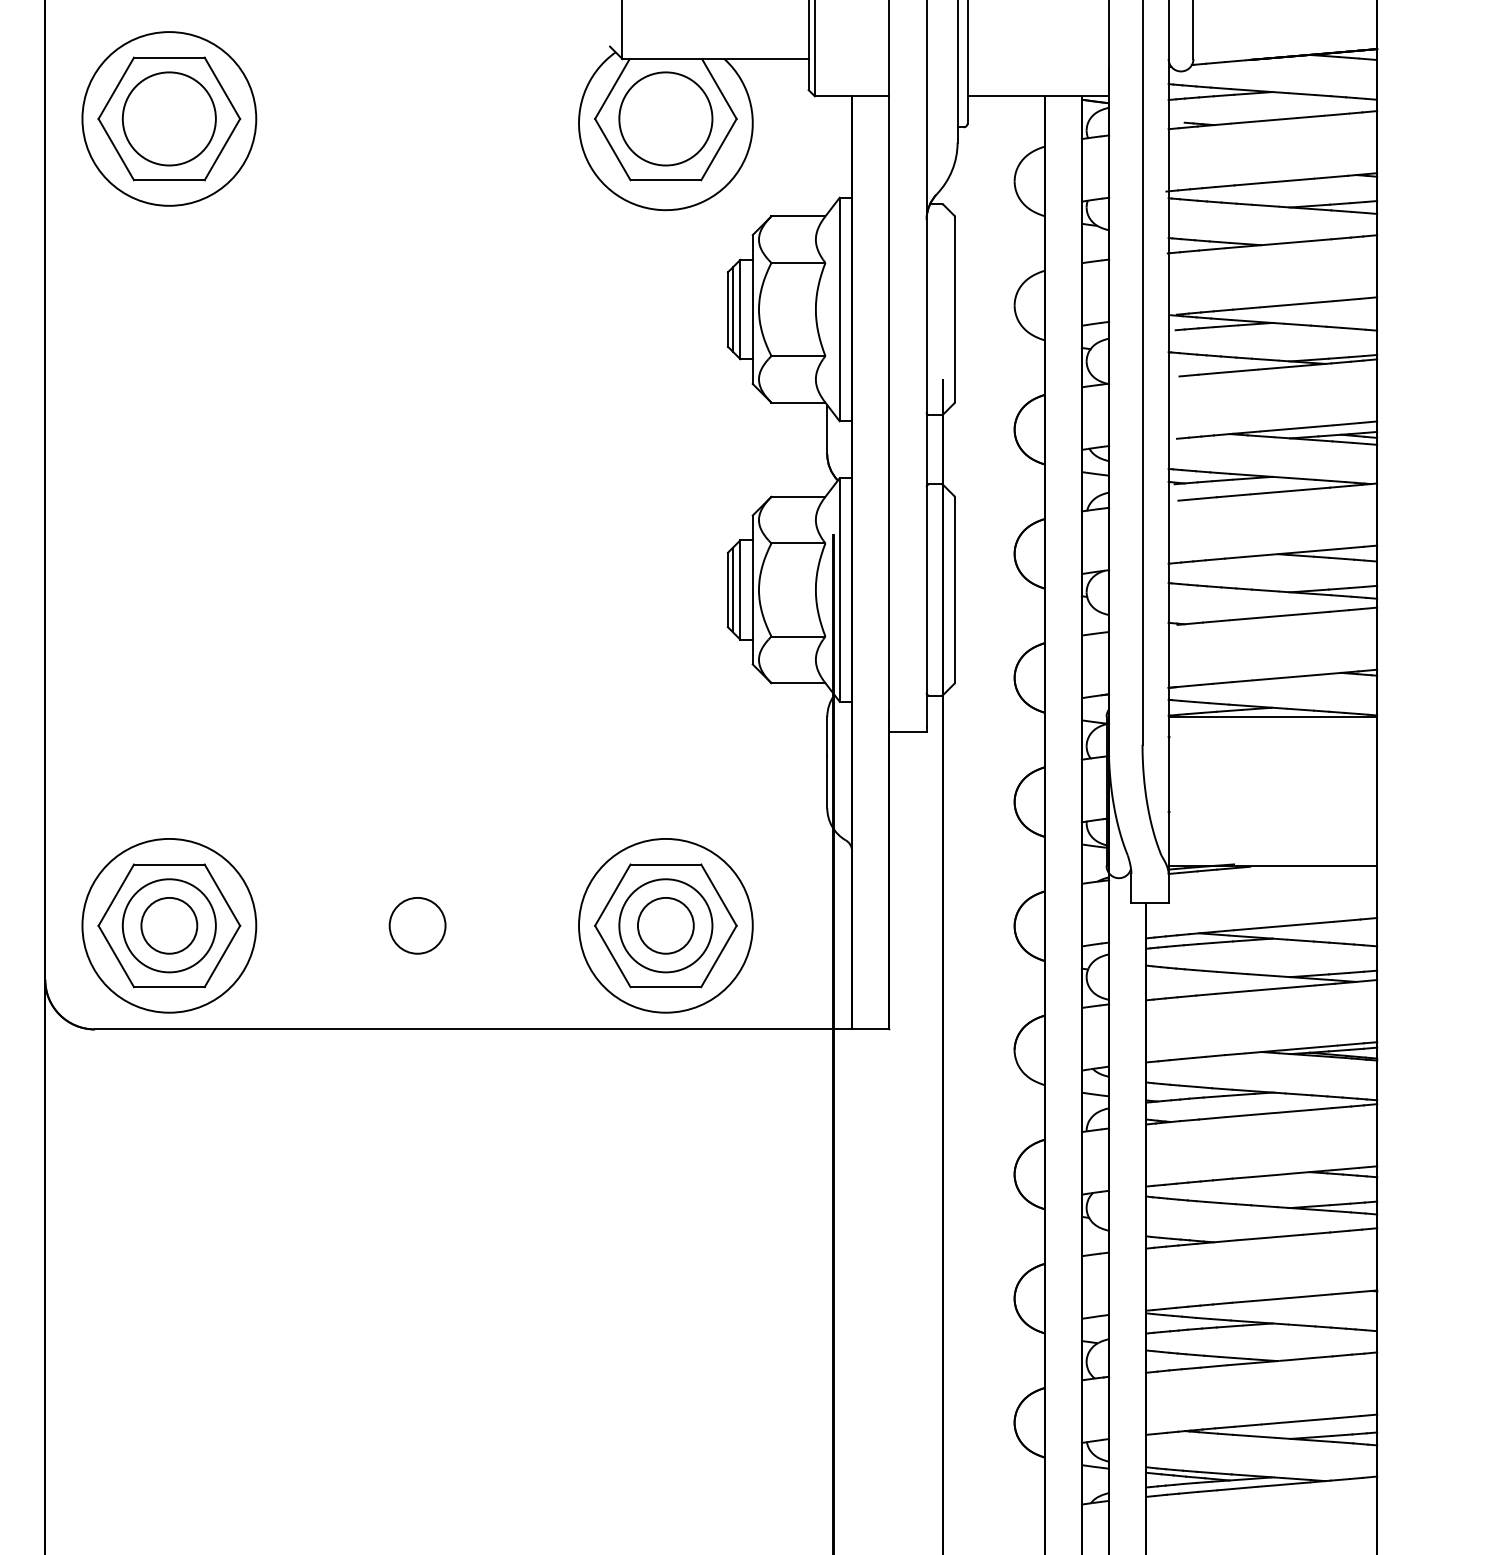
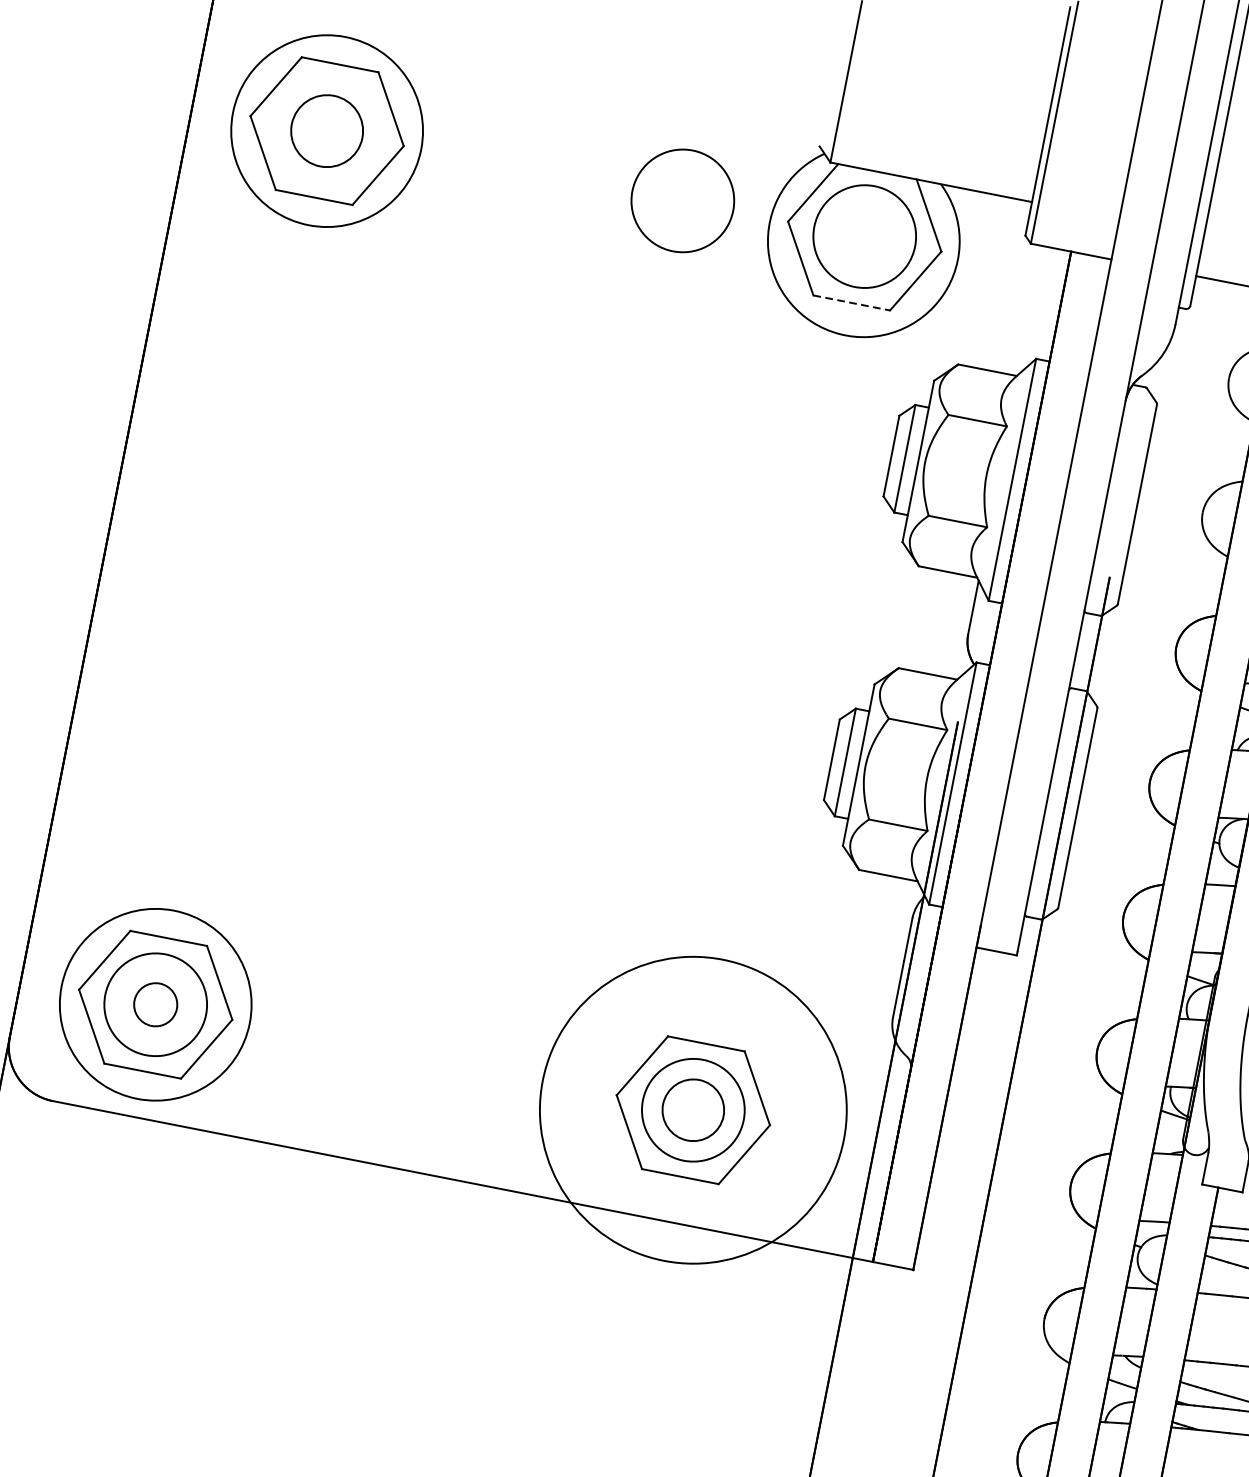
circle: (168, 118) -> (326, 130), size x0.7
circle: (497, 118) -> (682, 200), added
line: (666, 180) -> (852, 303), solid -> dashed
line: (732, 309) -> (896, 457), removed
line: (732, 589) -> (836, 760), removed
circle: (169, 925) -> (155, 1004), size x0.7
circle: (417, 925) -> (424, 1057), removed
circle: (665, 925) -> (692, 1109), size x1.6

